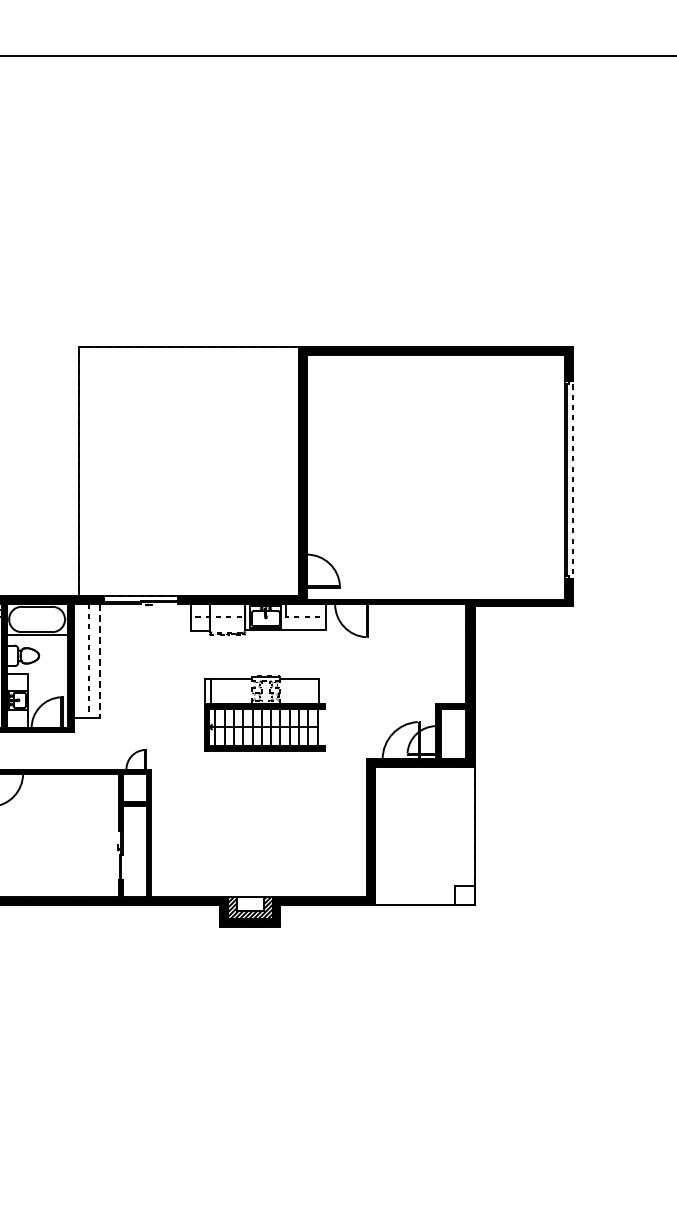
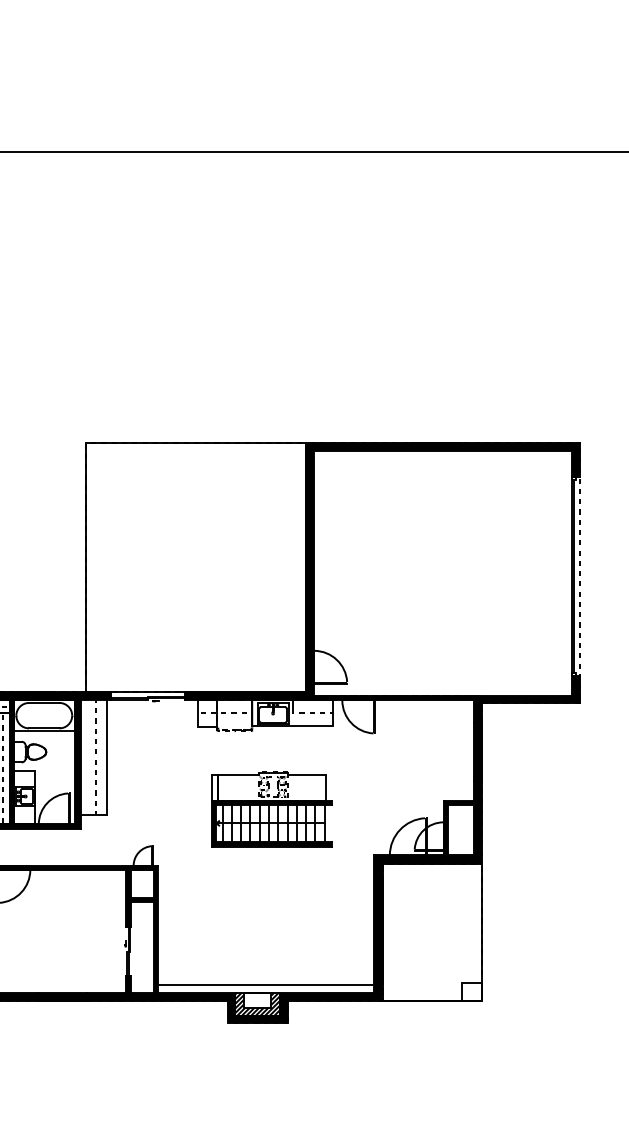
line: (99, 661) -> (106, 757), dashed -> solid
line: (259, 888) -> (266, 984), added

